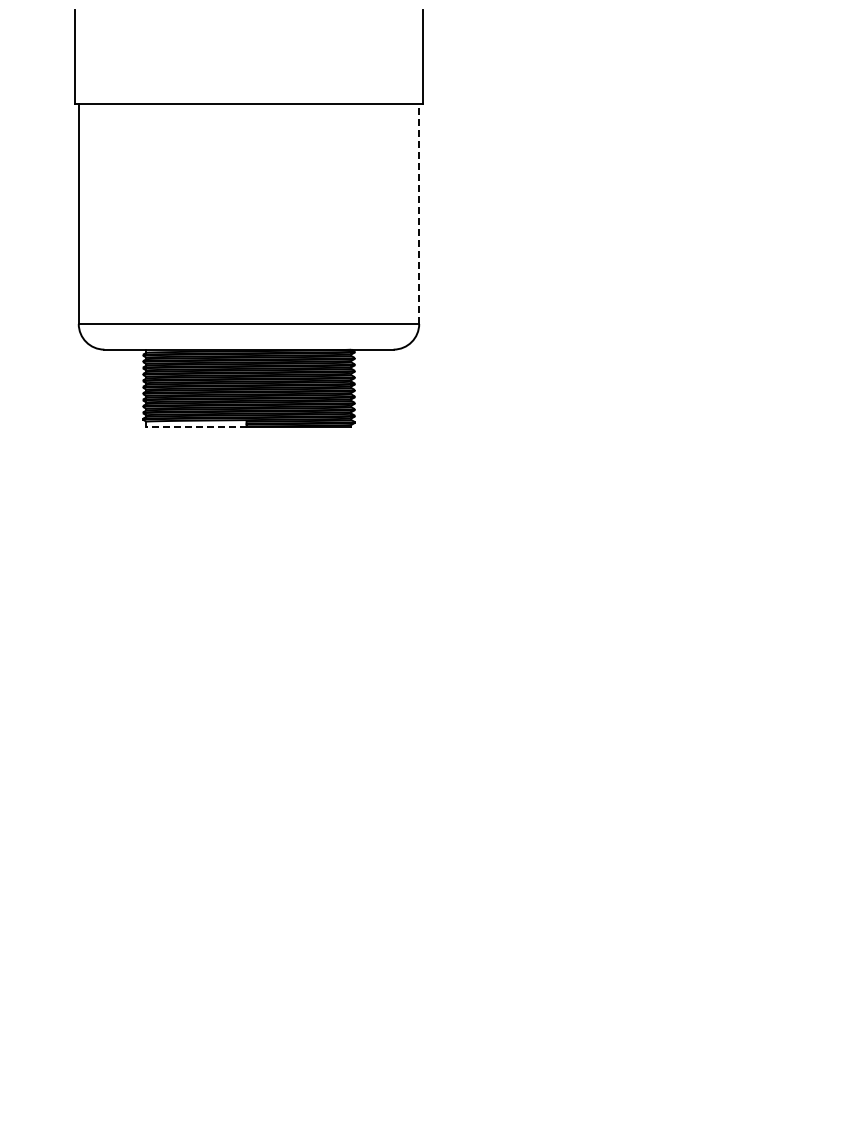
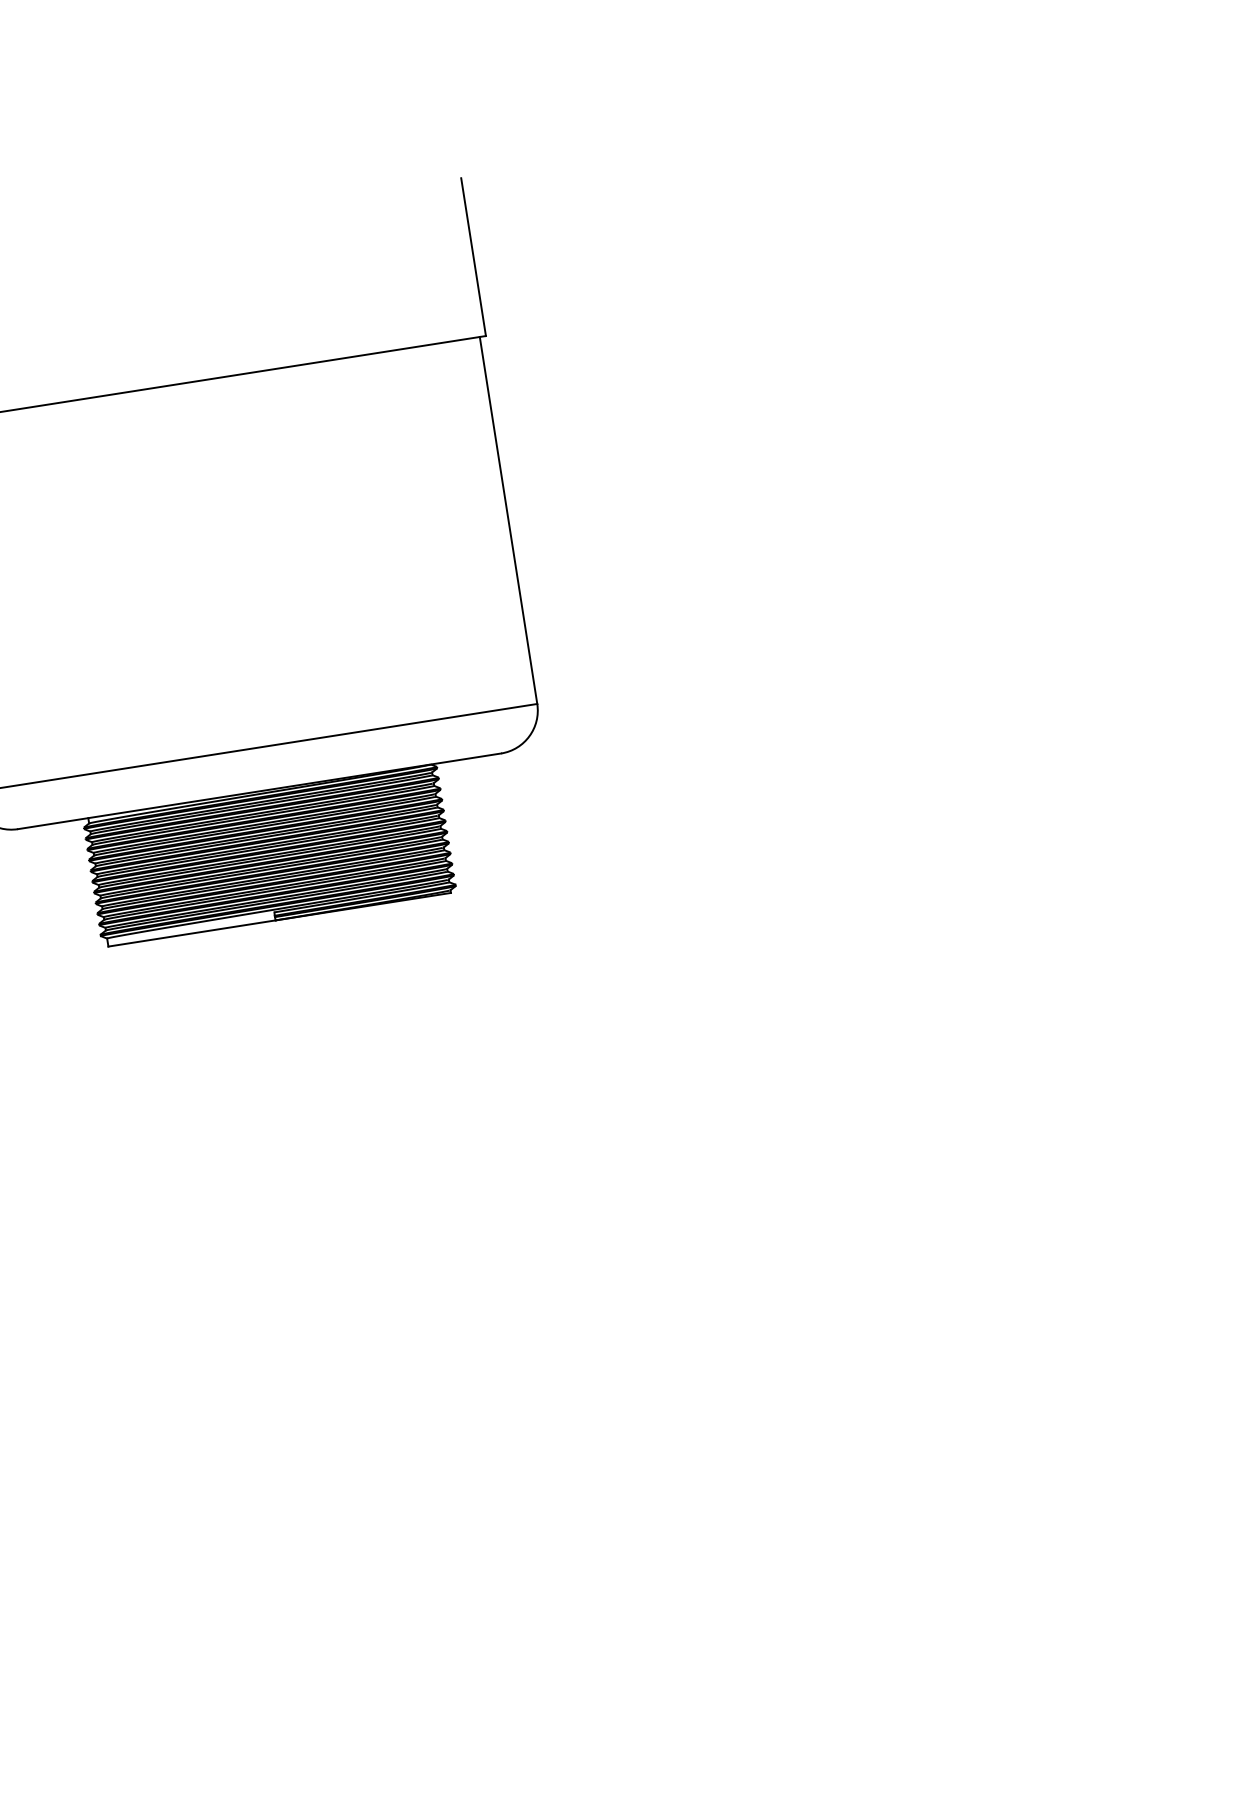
line: (419, 214) -> (509, 520), dashed -> solid
line: (196, 426) -> (191, 933), dashed -> solid

